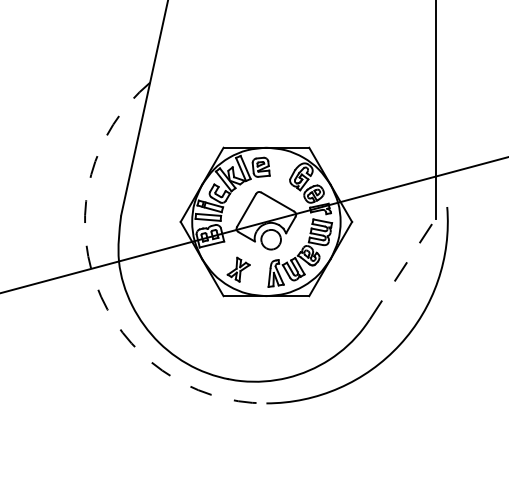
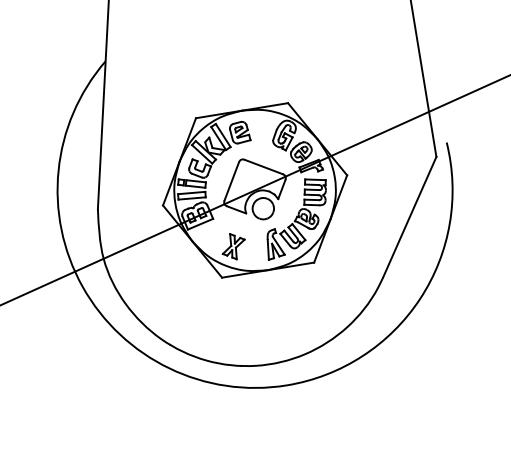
line: (403, 268) -> (410, 216), dashed -> solid
arc: (95, 283) -> (82, 286), dashed -> solid

